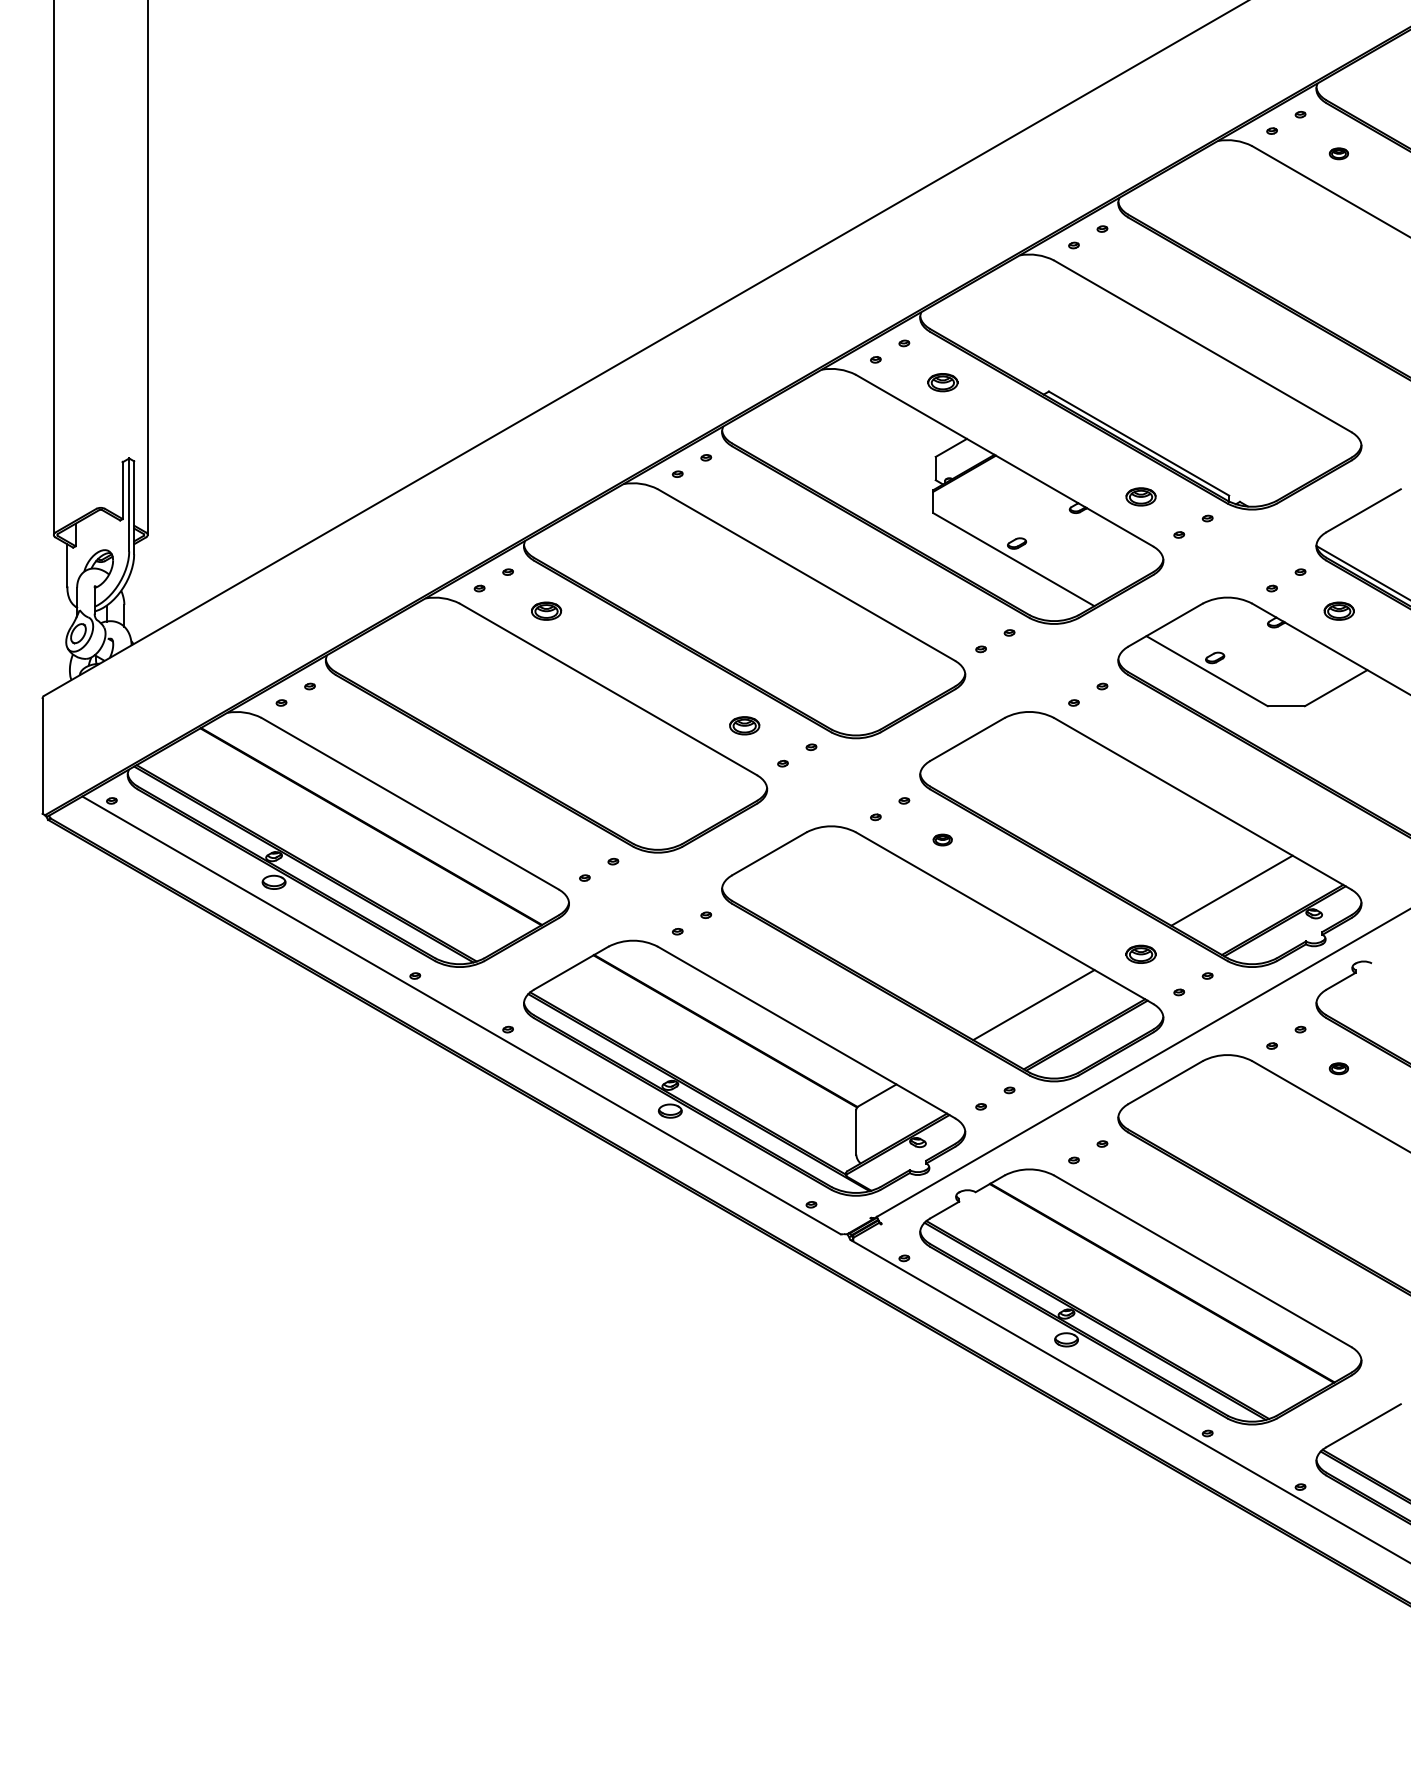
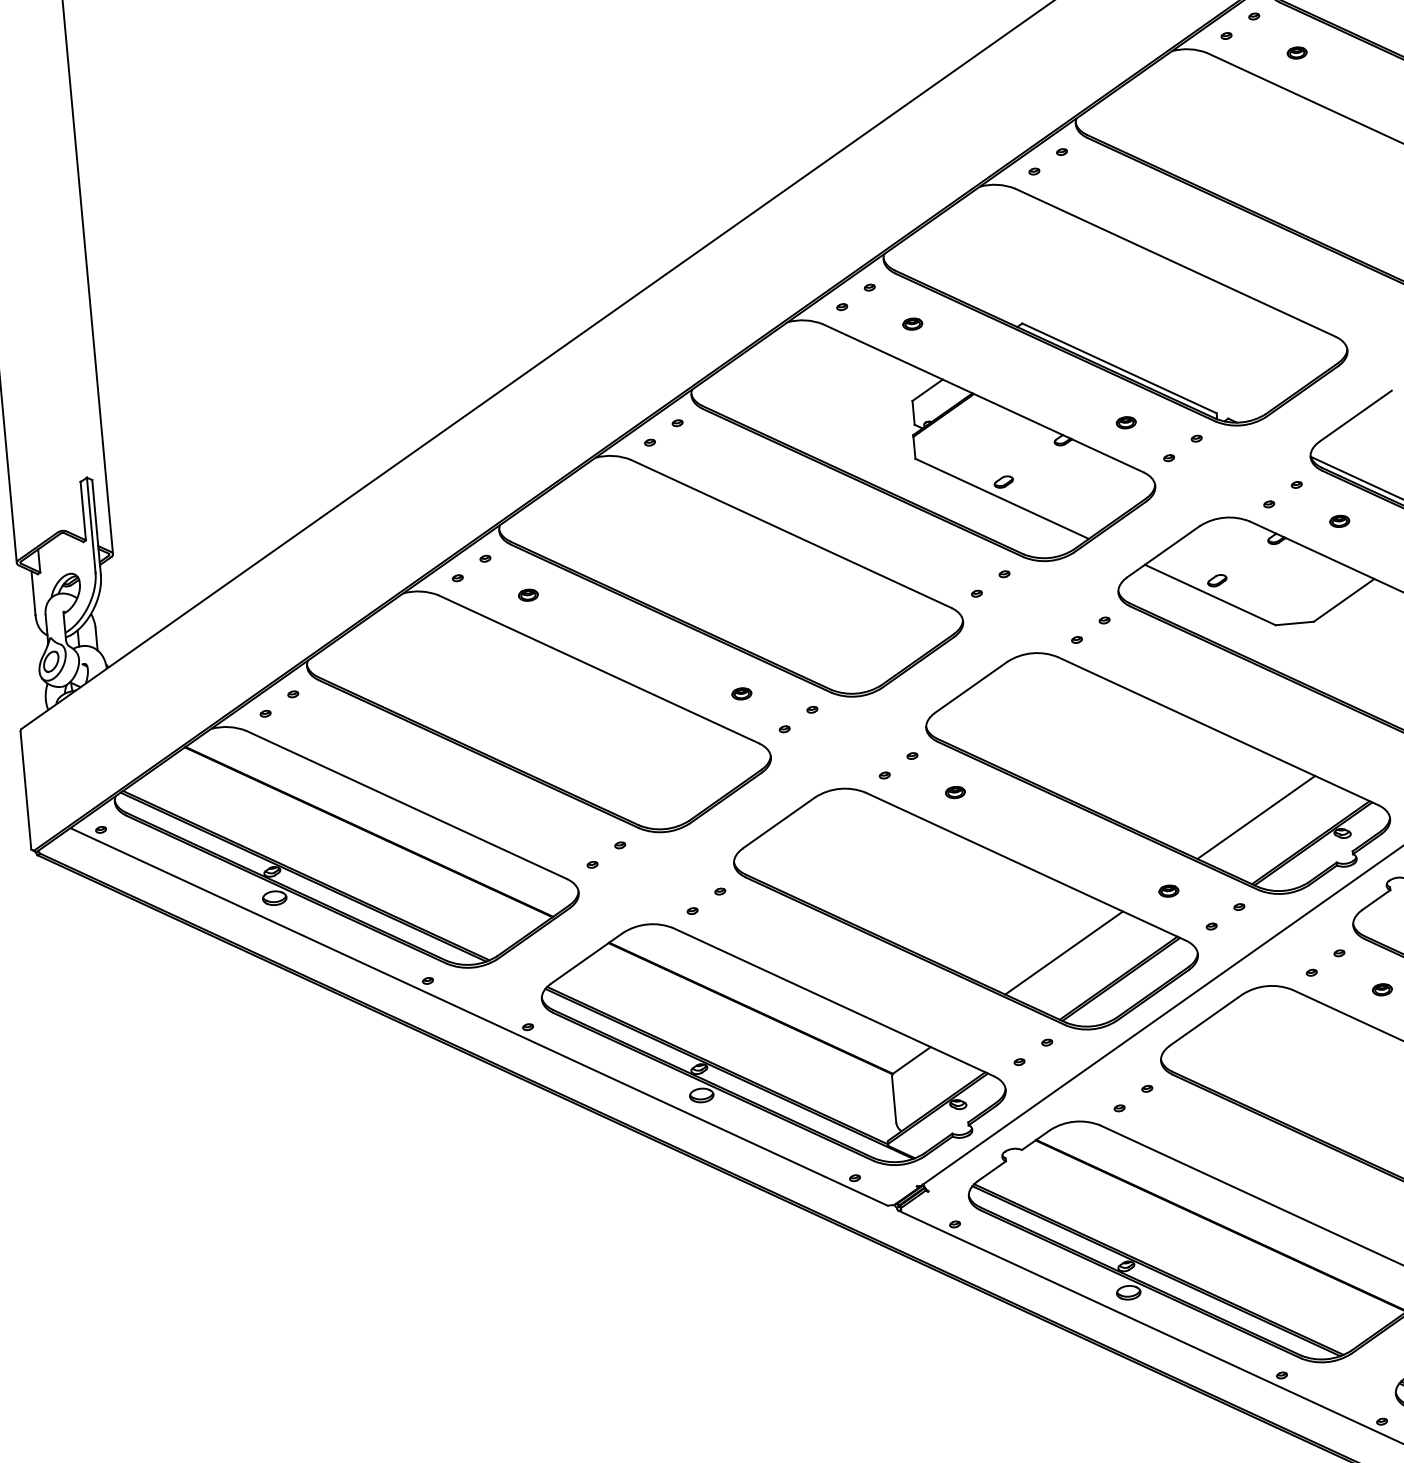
part: (942, 382) -> (912, 324), size x0.62
part: (1140, 496) -> (1125, 422), size x0.62
part: (546, 611) -> (528, 595), size x0.62
part: (1338, 611) -> (1339, 521), size x0.62
part: (744, 725) -> (741, 693), size x0.62
part: (1140, 954) -> (1168, 891), size x0.62

